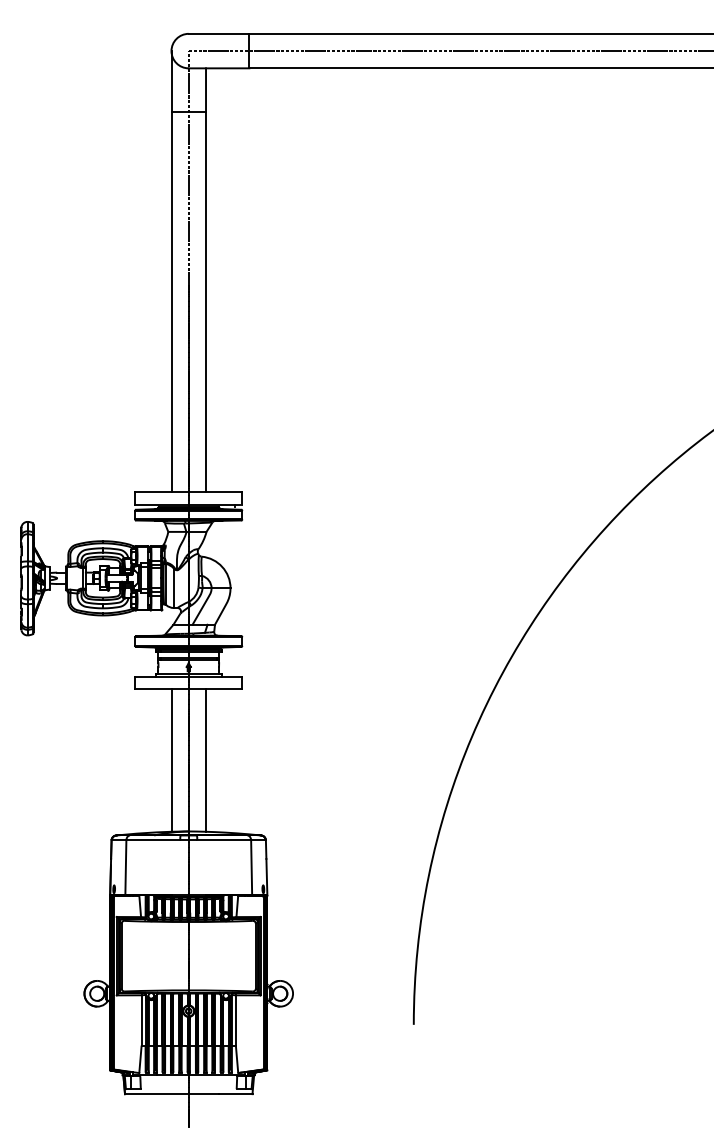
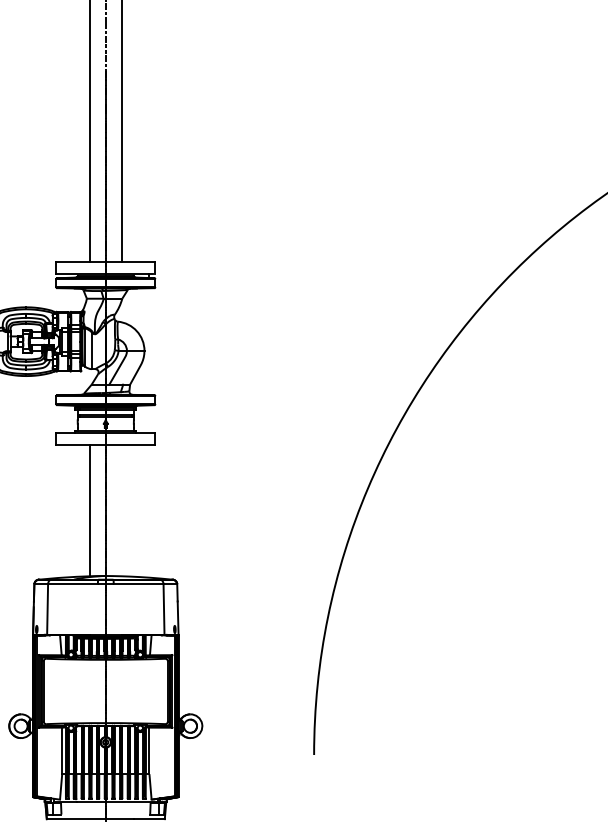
line: (206, 760) -> (122, 510), removed

